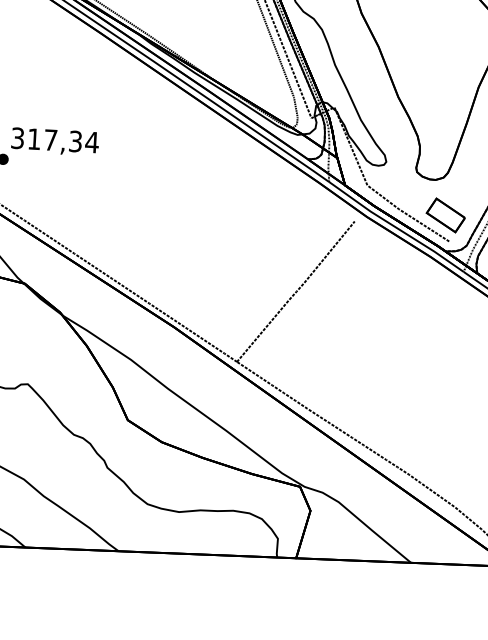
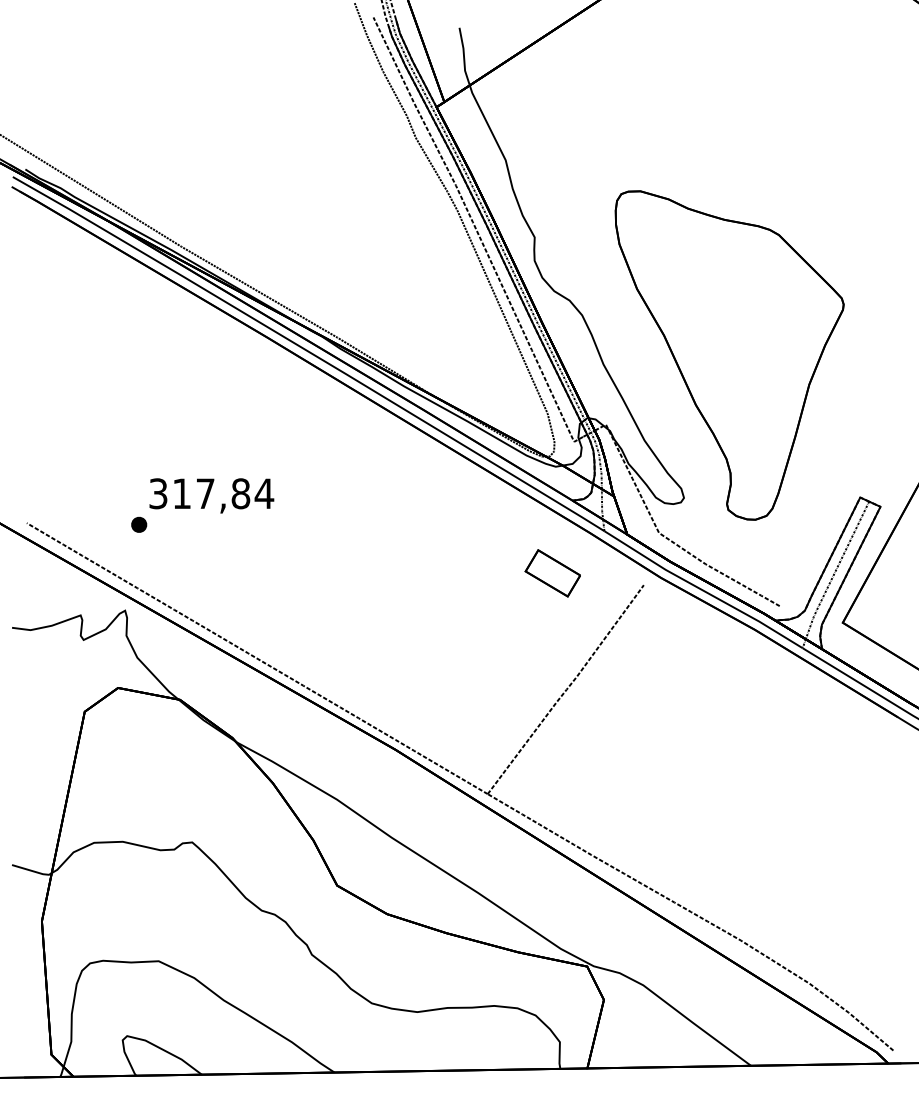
text: (75, 141) -> (240, 493), 317,34 -> 317,84
part: (445, 215) -> (552, 573), moved

